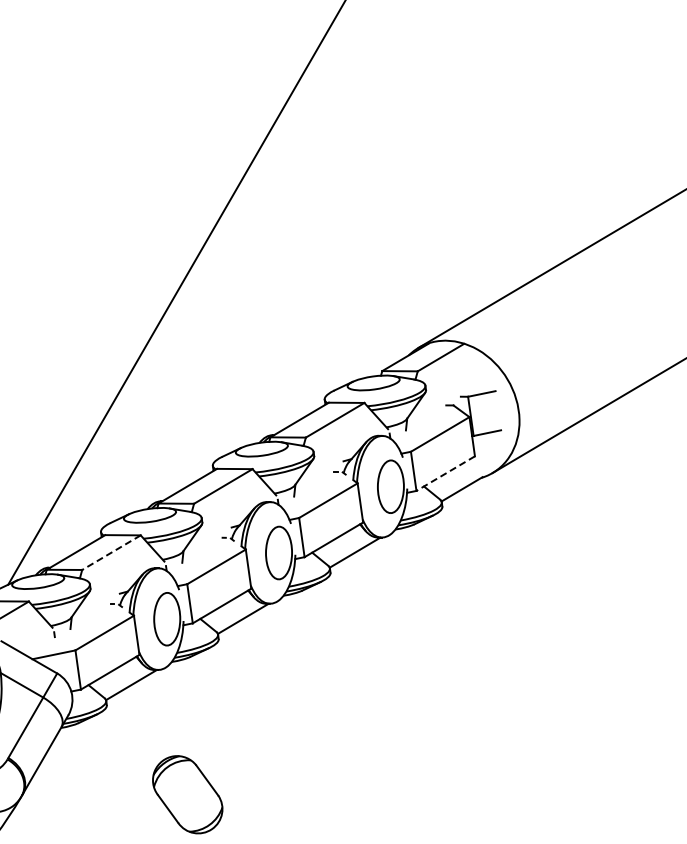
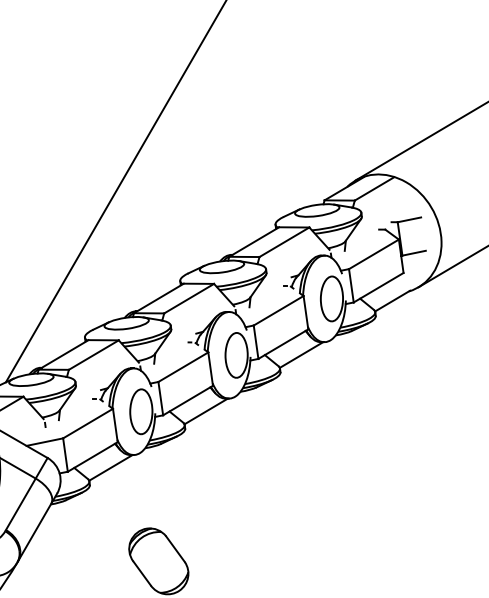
line: (445, 473) -> (378, 287), dashed -> solid
line: (111, 552) -> (93, 354), dashed -> solid

